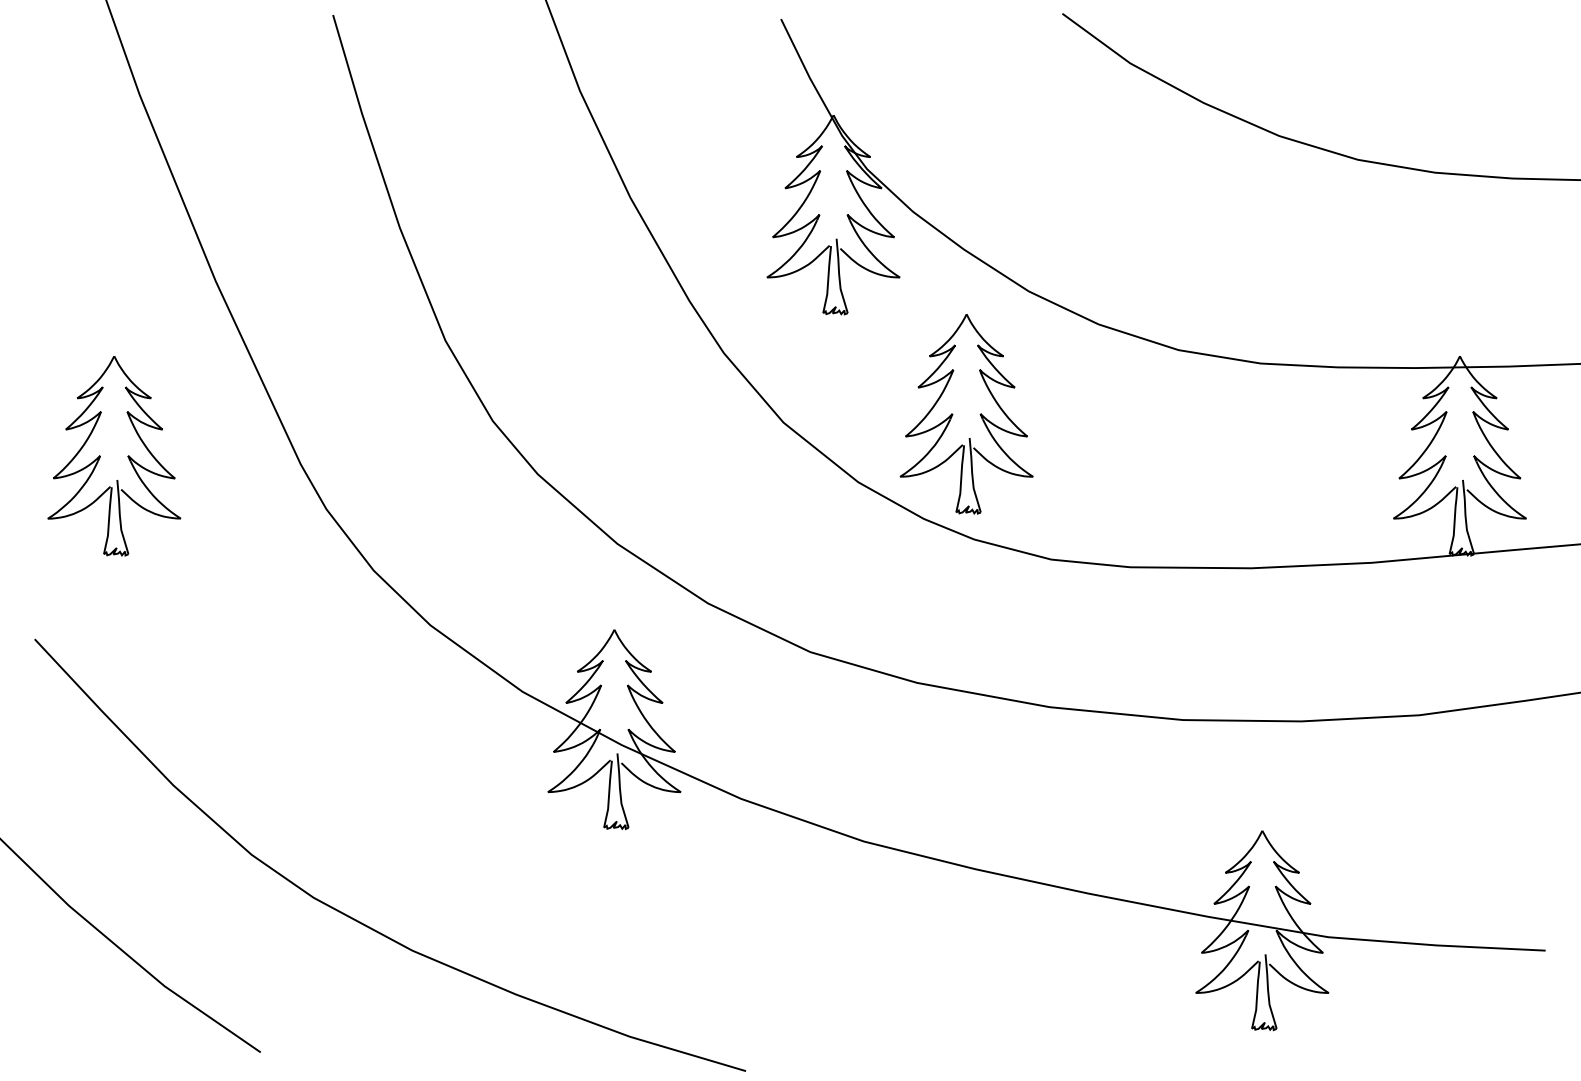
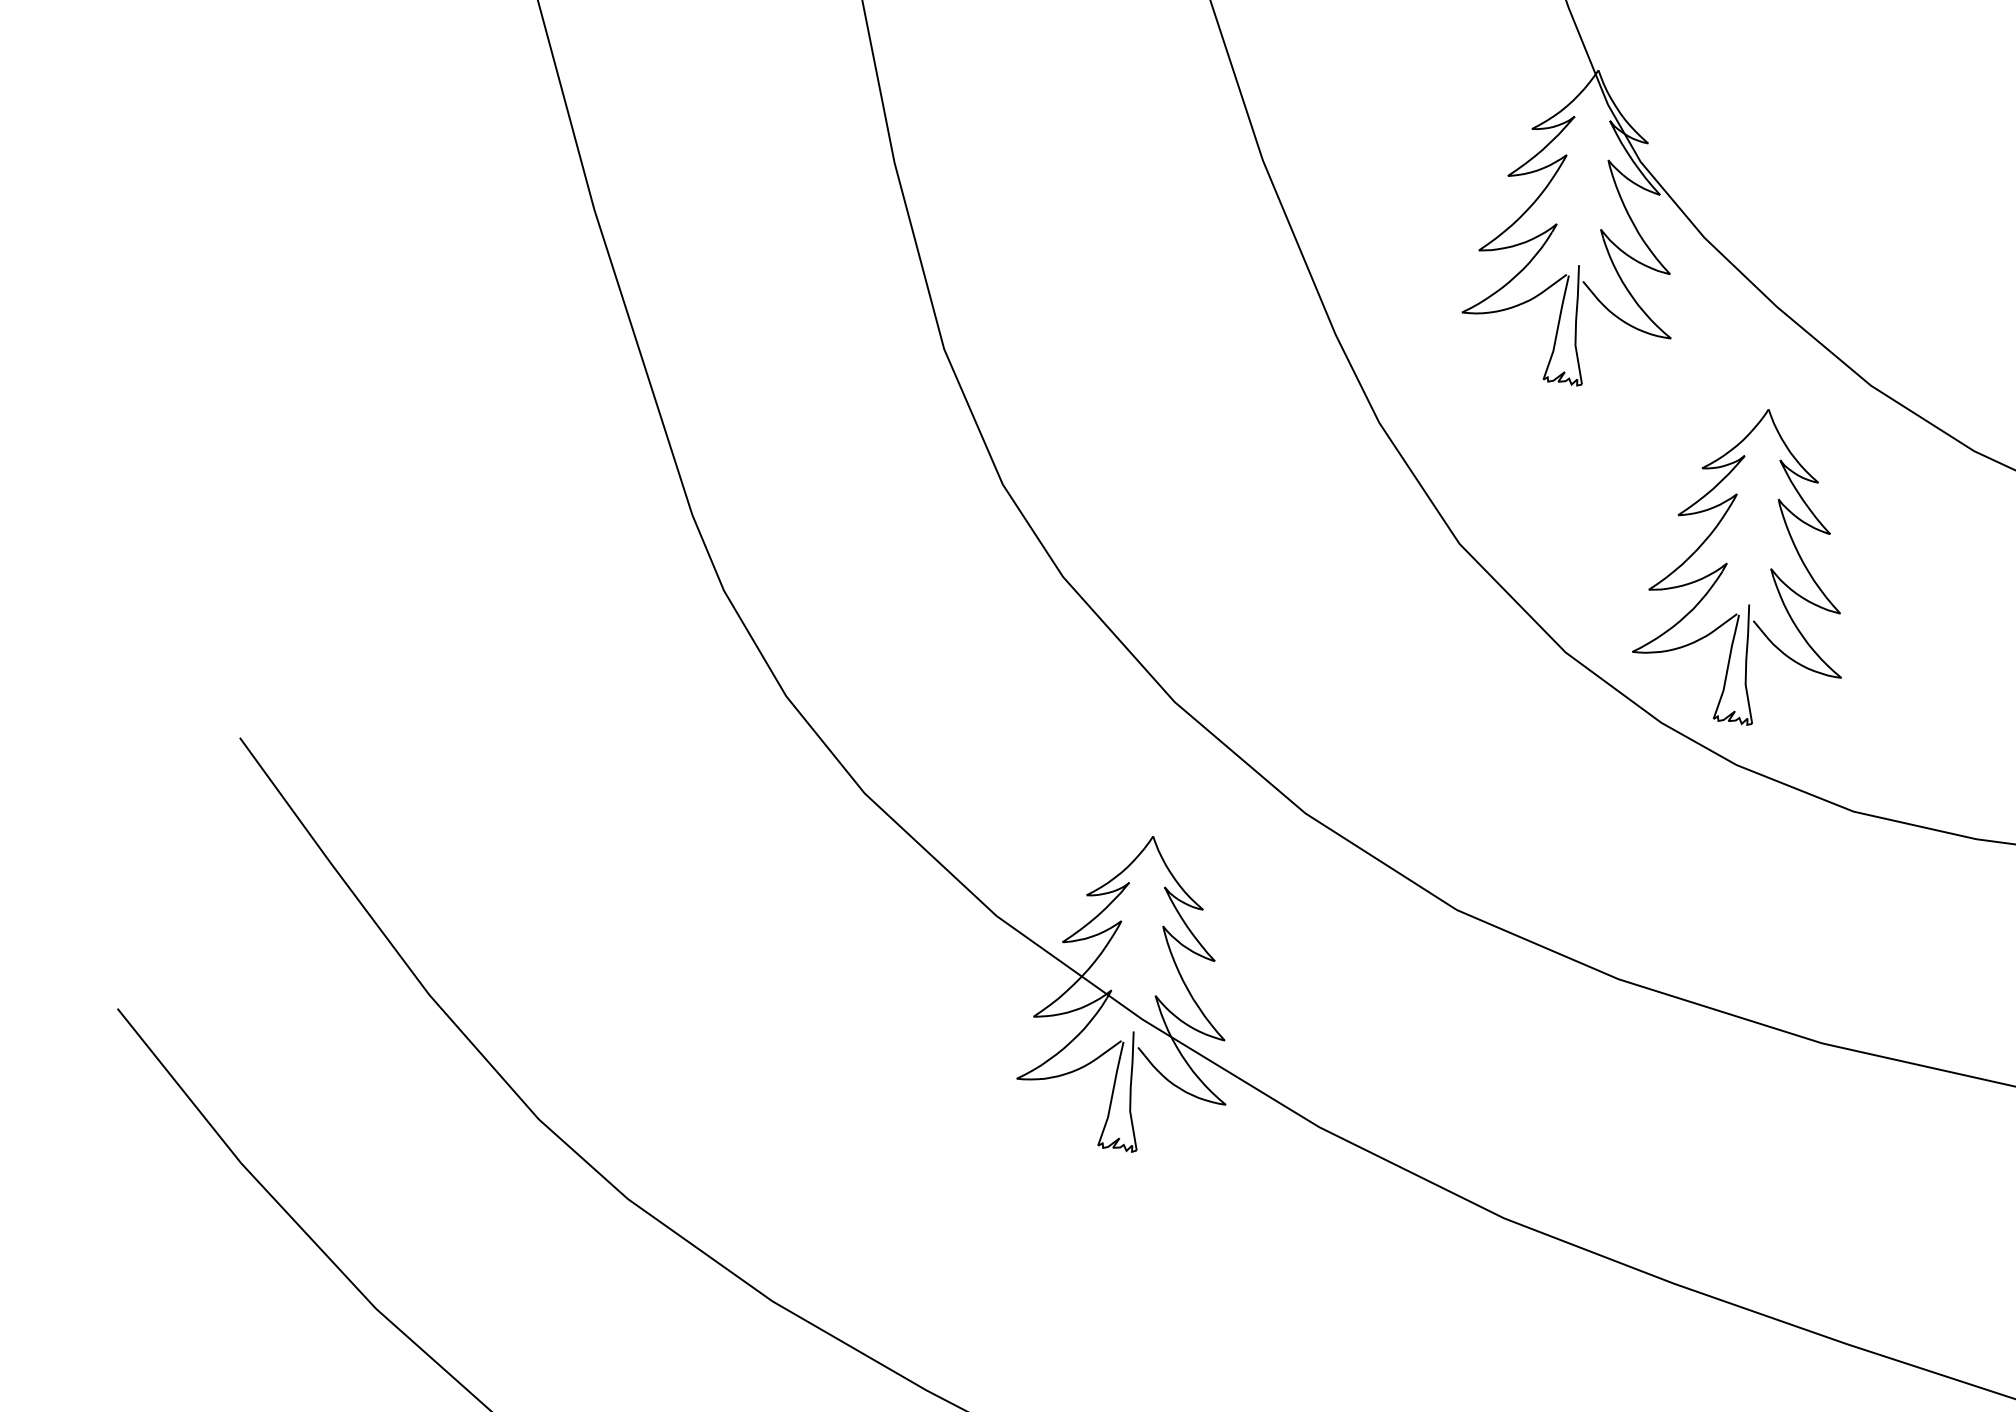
part: (114, 456) -> (401, 466), removed

